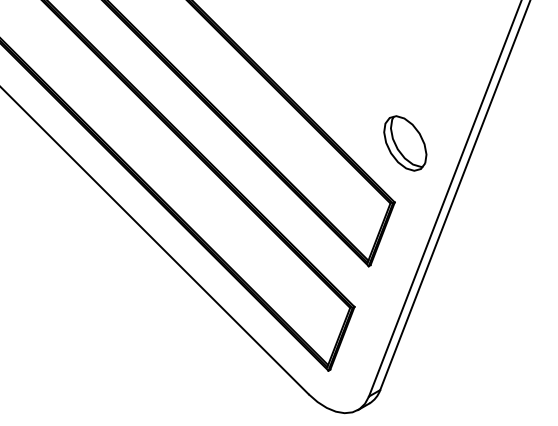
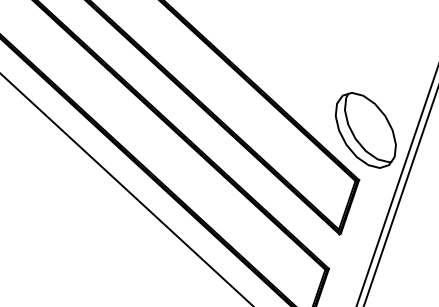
part: (405, 143) -> (366, 130), size x1.67

